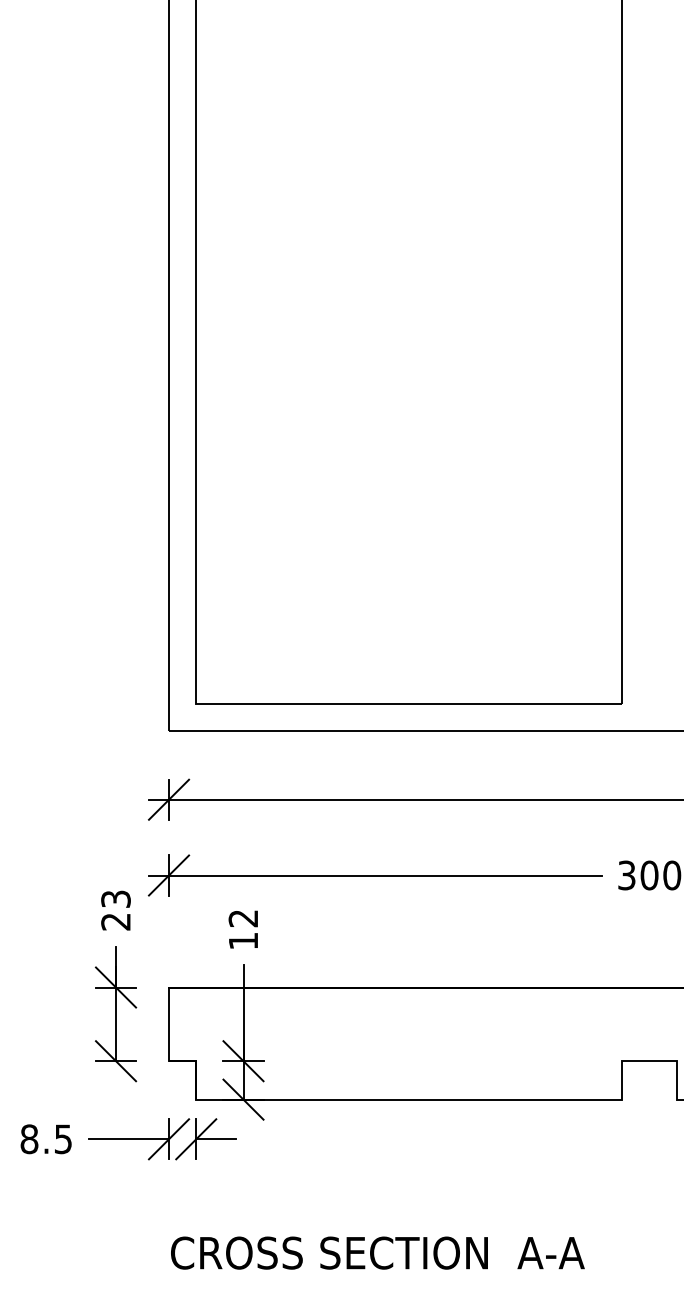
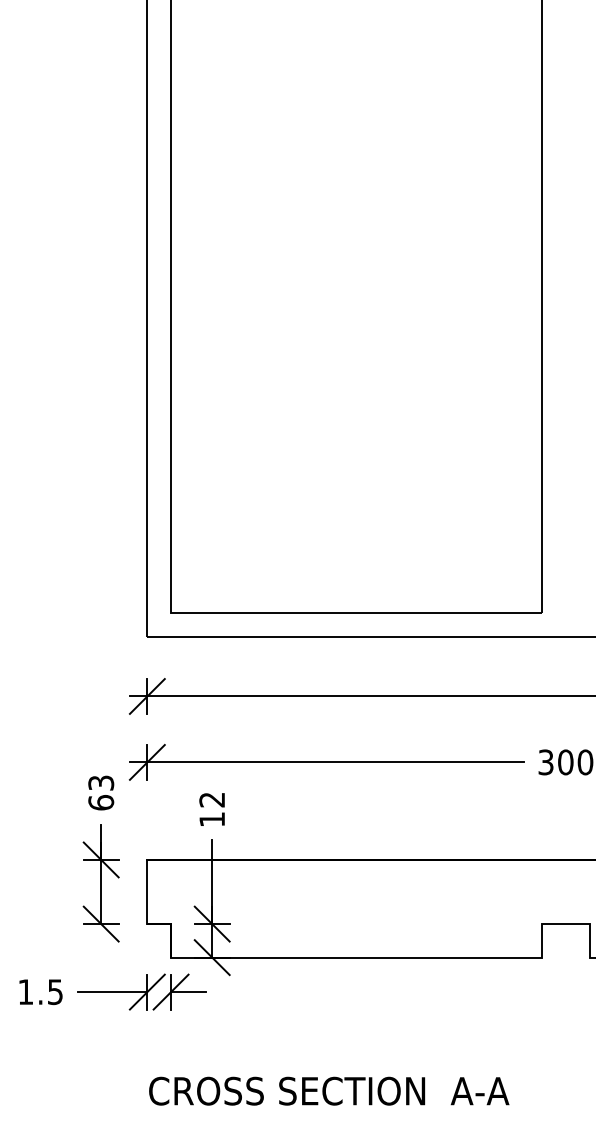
text: (115, 921) -> (100, 802), 23 -> 63
text: (29, 1139) -> (25, 992), 8.5 -> 1.5

